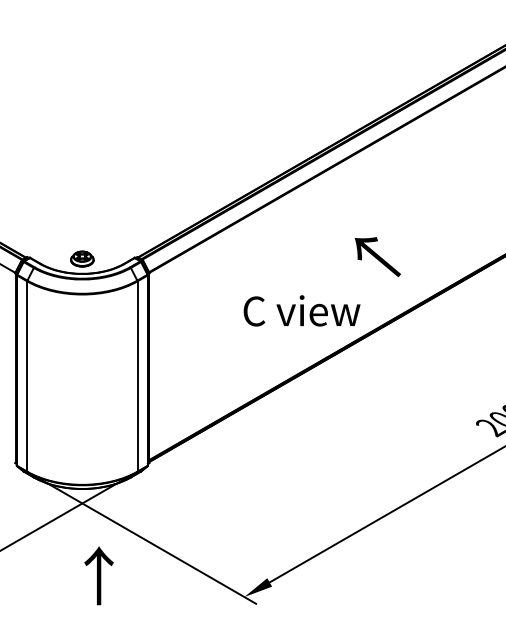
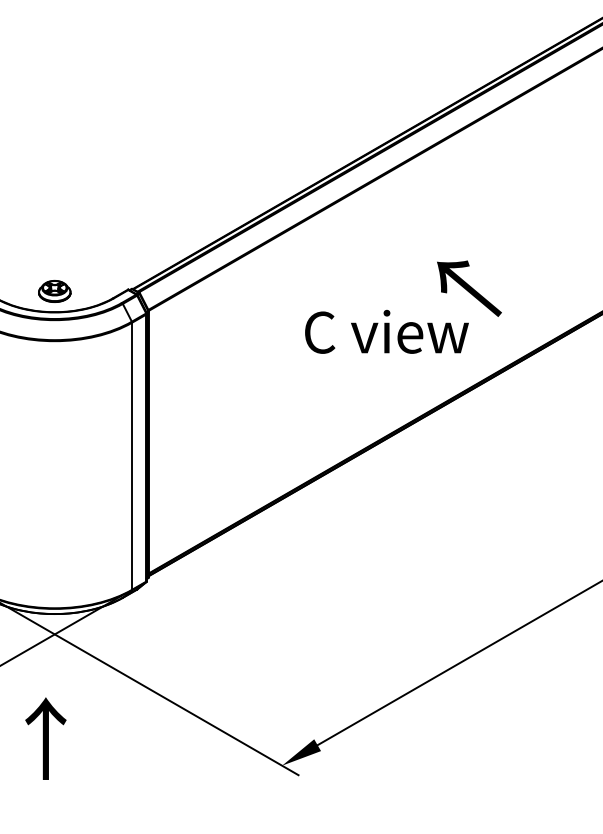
text: (301, 310) -> (386, 331), moved
text: (98, 575) -> (45, 738), moved

